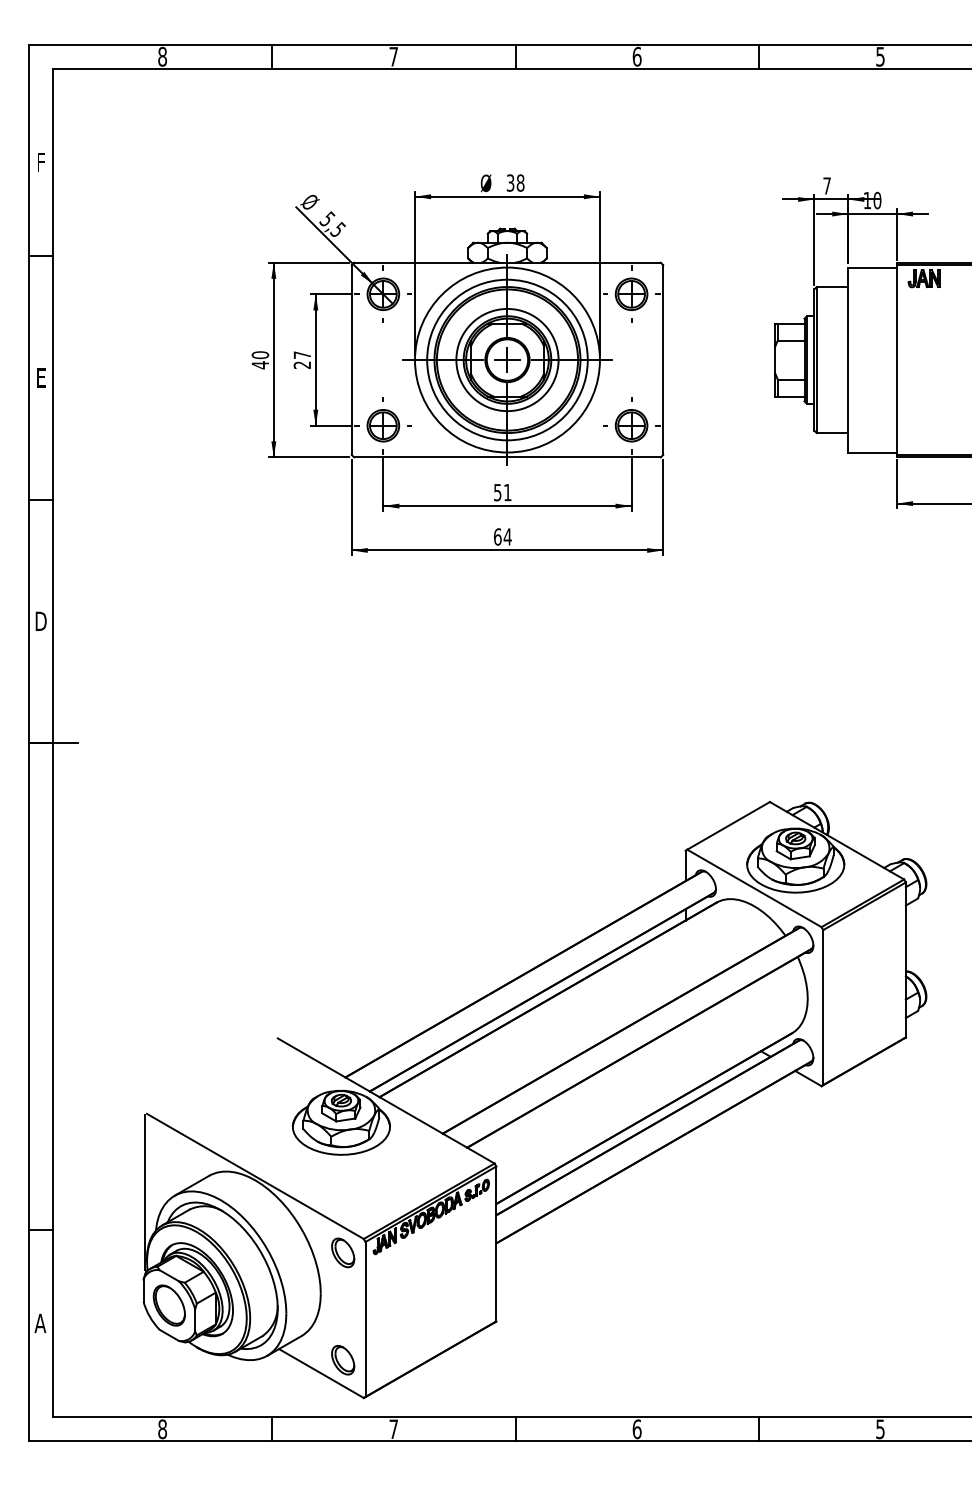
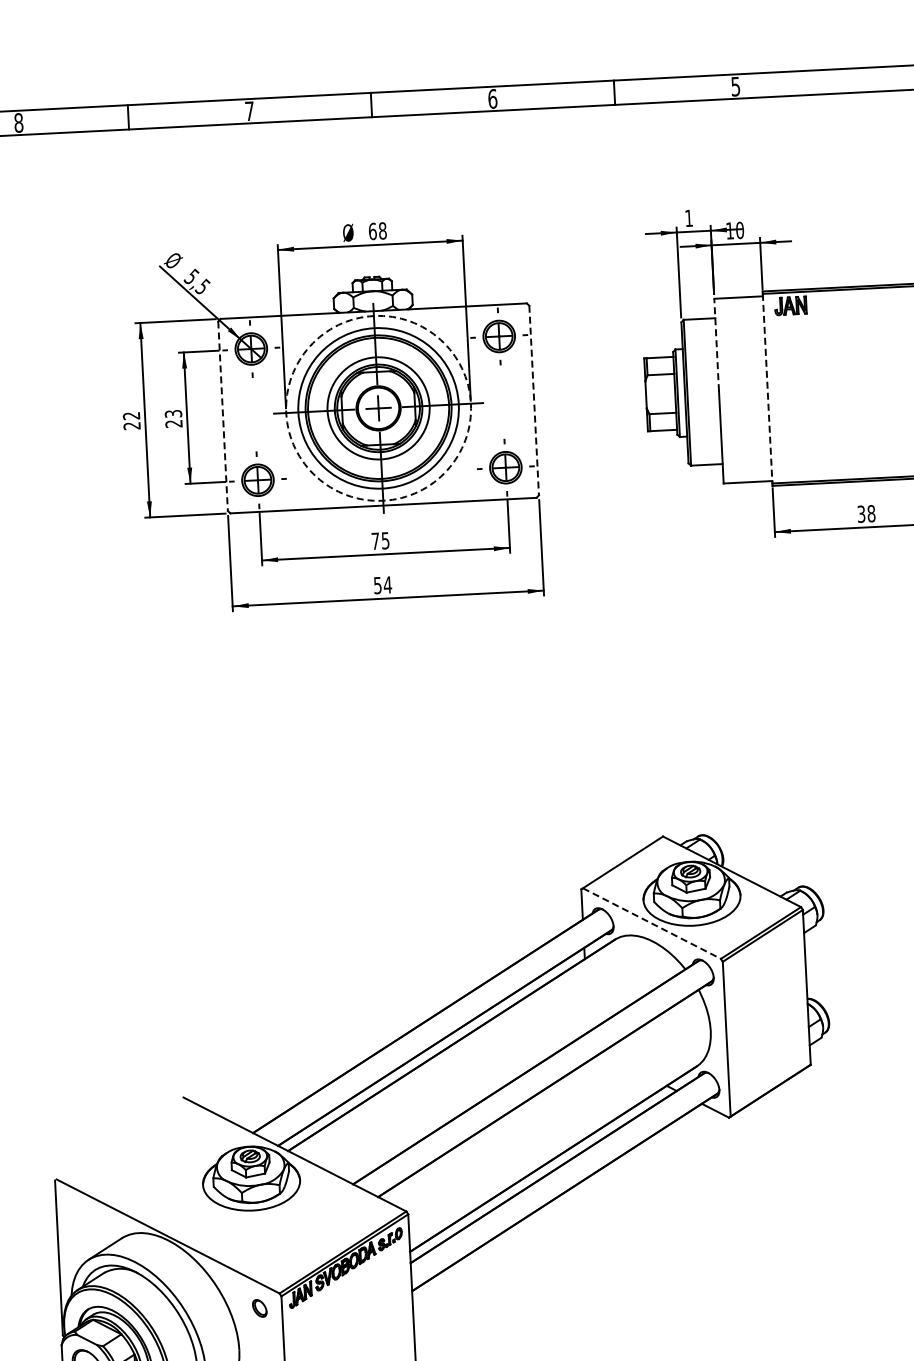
text: (510, 182) -> (372, 230), 38 -> 68
text: (826, 185) -> (688, 217), 7 -> 1
line: (848, 313) -> (716, 344), solid -> dashed
text: (302, 354) -> (173, 413), 27 -> 23
circle: (507, 359) -> (378, 407), solid -> dashed
text: (260, 360) -> (131, 421), 40 -> 22
line: (351, 360) -> (222, 416), solid -> dashed
line: (663, 360) -> (534, 400), solid -> dashed
line: (896, 360) -> (767, 389), solid -> dashed
text: (502, 492) -> (380, 540), 51 -> 75
text: (497, 536) -> (377, 585), 64 -> 54
line: (754, 888) -> (652, 923), solid -> dashed
part: (343, 1252) -> (259, 1307), size x0.6

